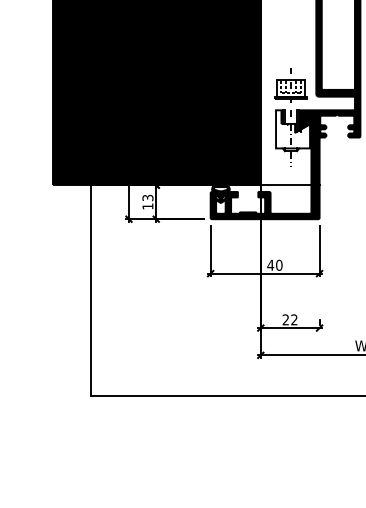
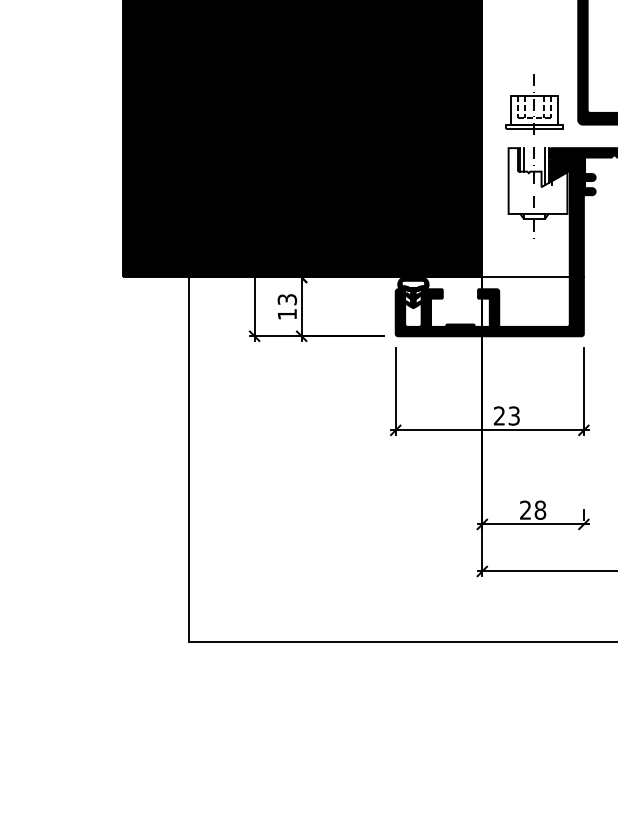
text: (274, 264) -> (505, 414), 40 -> 23
text: (294, 319) -> (540, 509), 22 -> 28

